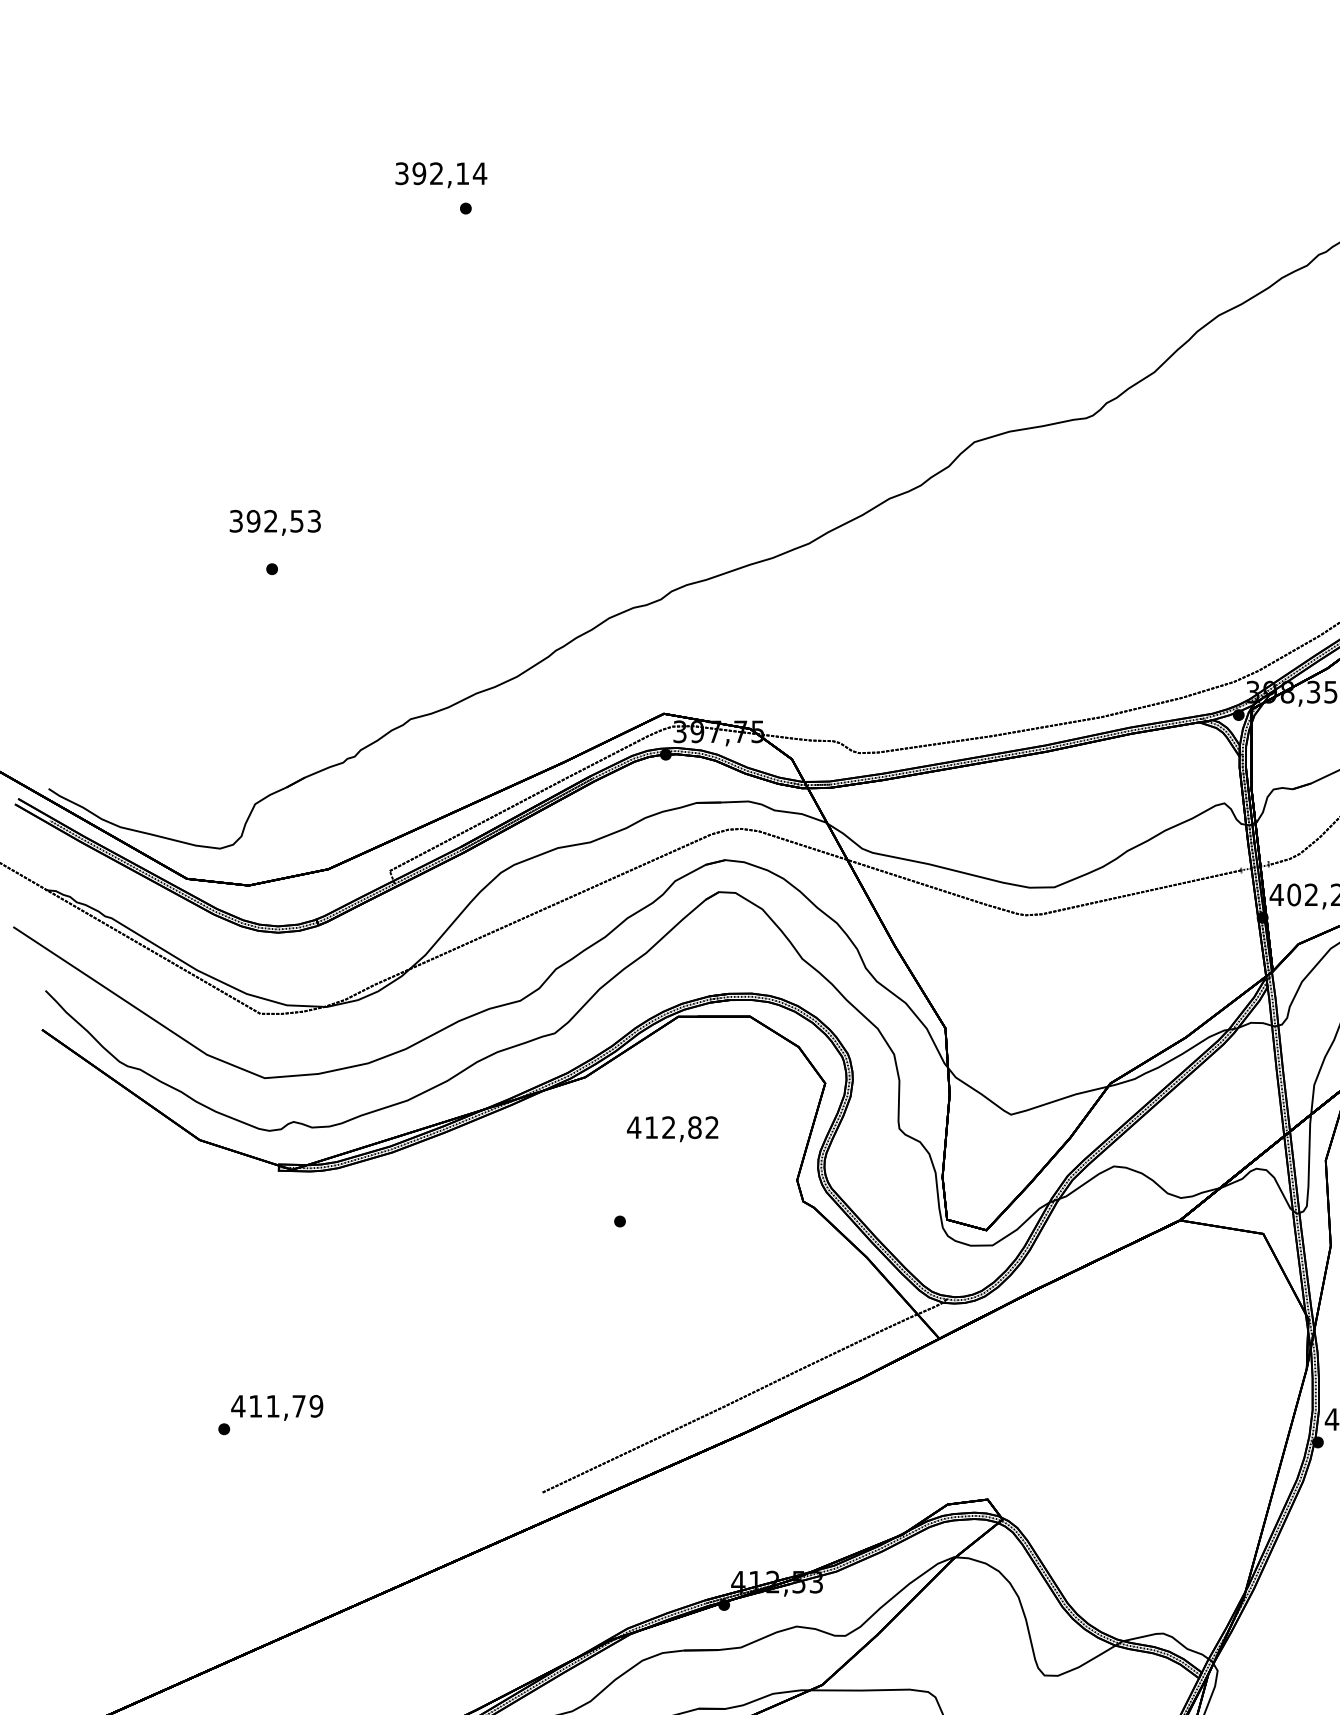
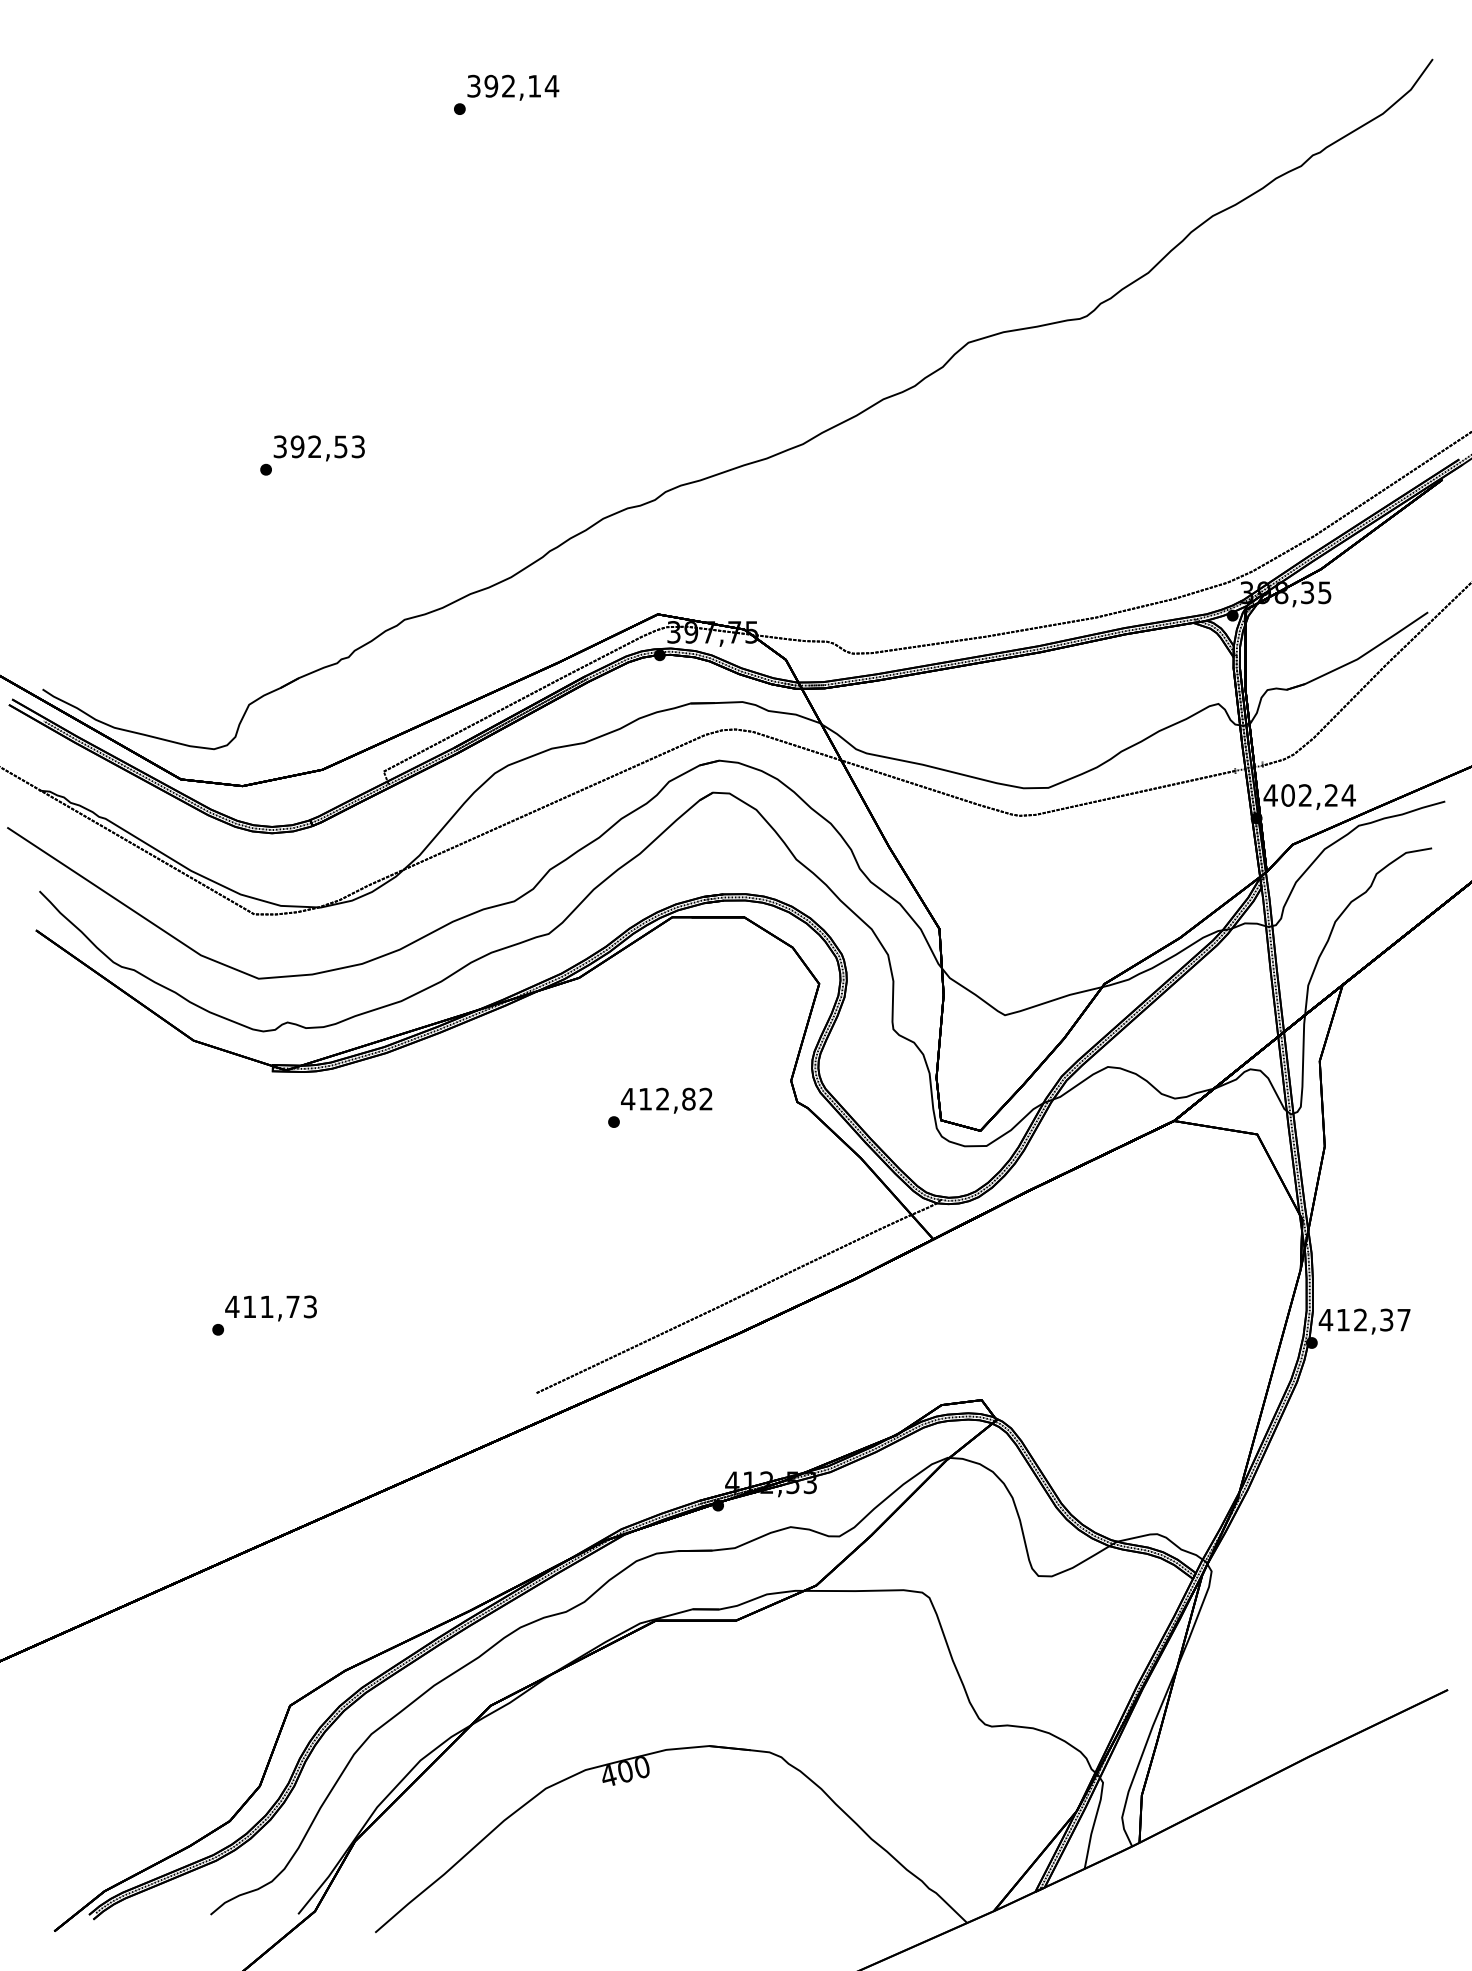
text: (441, 174) -> (513, 87), moved
text: (274, 522) -> (318, 448), moved
text: (672, 1128) -> (666, 1100), moved
text: (316, 1405) -> (310, 1306), 411,79 -> 411,73

